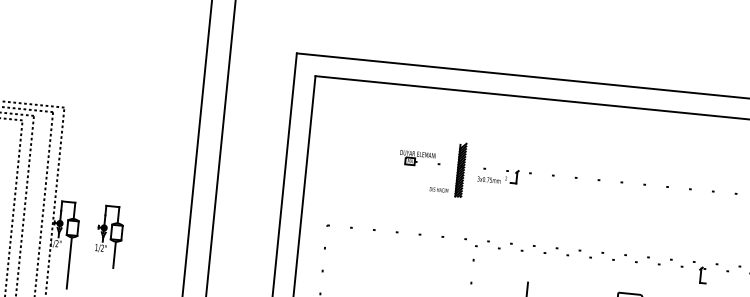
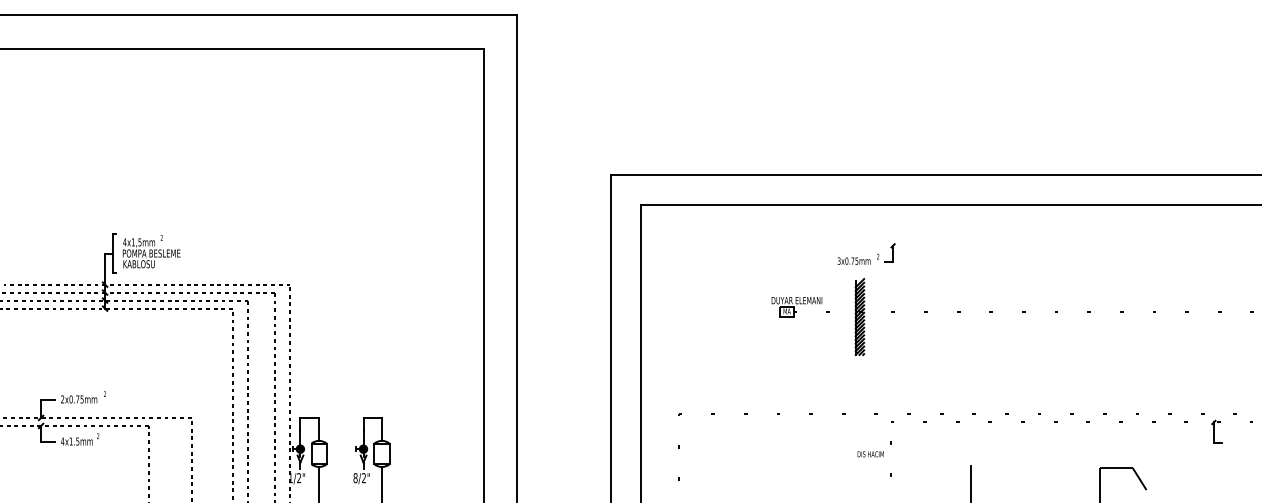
part: (498, 175) -> (866, 253), moved
text: (438, 190) -> (870, 454), moved
text: (96, 247) -> (355, 478), 1/2" -> 8/2"

